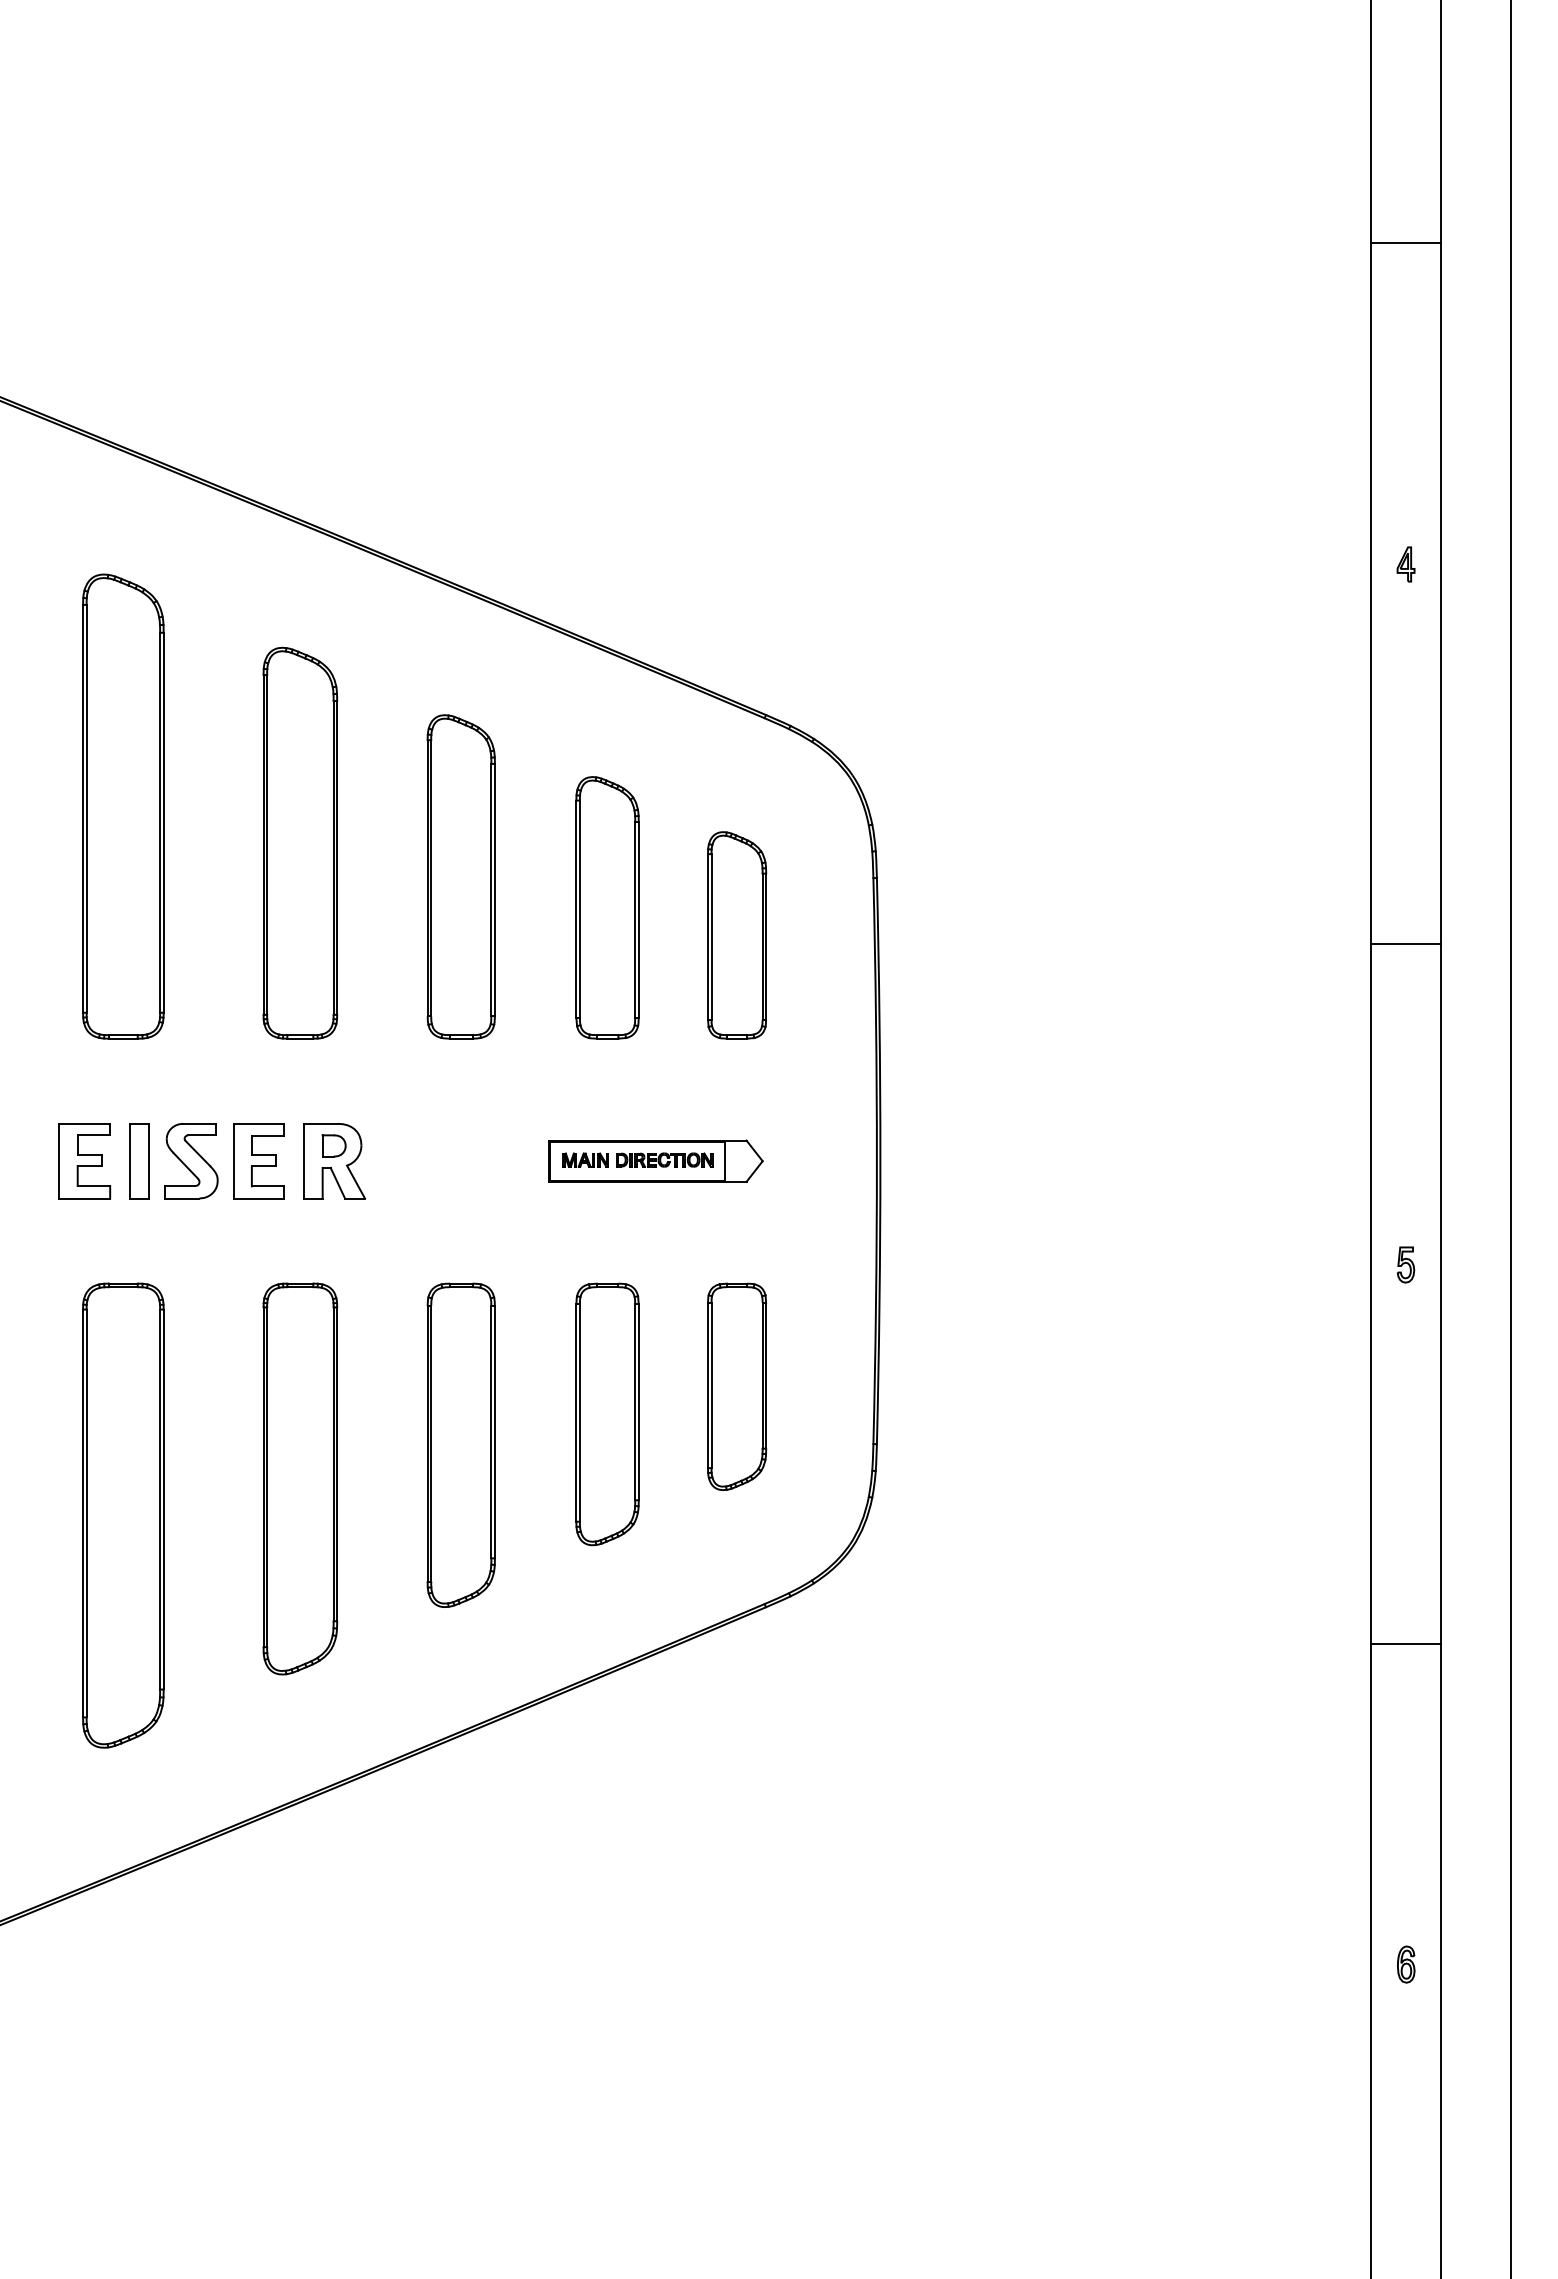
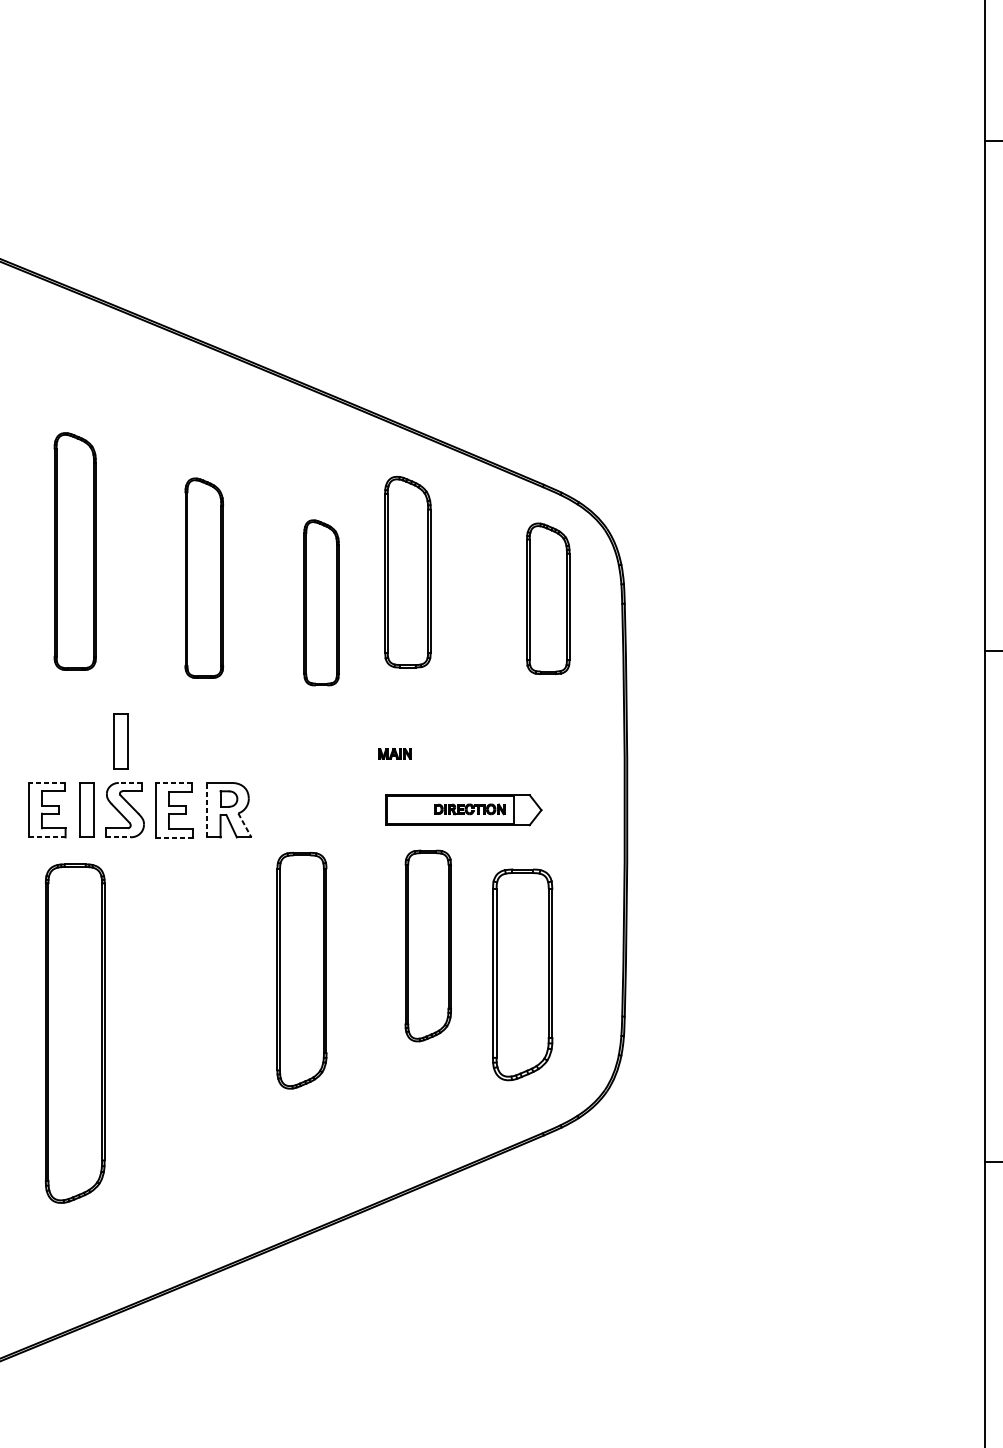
part: (123, 806) -> (75, 551), size x0.7
part: (300, 842) -> (204, 577), size x0.7
part: (460, 876) -> (321, 602), size x0.7
part: (607, 907) -> (407, 571), moved
part: (737, 935) -> (548, 598), moved
part: (186, 1067) -> (121, 741), added
line: (83, 1123) -> (46, 782), solid -> dashed
line: (198, 1123) -> (130, 782), solid -> dashed
line: (258, 1124) -> (173, 783), solid -> dashed
part: (585, 1159) -> (394, 753), moved
line: (304, 1160) -> (207, 809), solid -> dashed
line: (356, 1182) -> (245, 825), solid -> dashed
line: (85, 1198) -> (47, 837), solid -> dashed
line: (182, 1198) -> (118, 837), solid -> dashed
line: (259, 1198) -> (174, 837), solid -> dashed
part: (737, 1386) -> (523, 974), size x1.4
part: (607, 1414) -> (428, 946), moved
part: (460, 1444) -> (301, 970), moved
part: (300, 1478) -> (204, 1041), removed
part: (123, 1515) -> (75, 1033), moved

